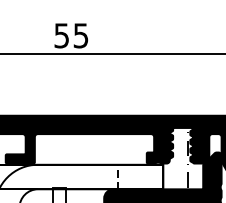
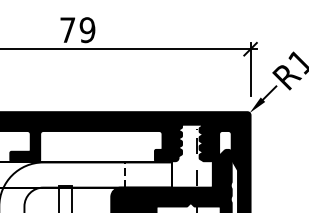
text: (71, 36) -> (77, 30), 55 -> 79

